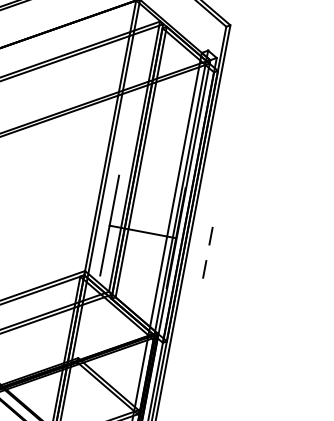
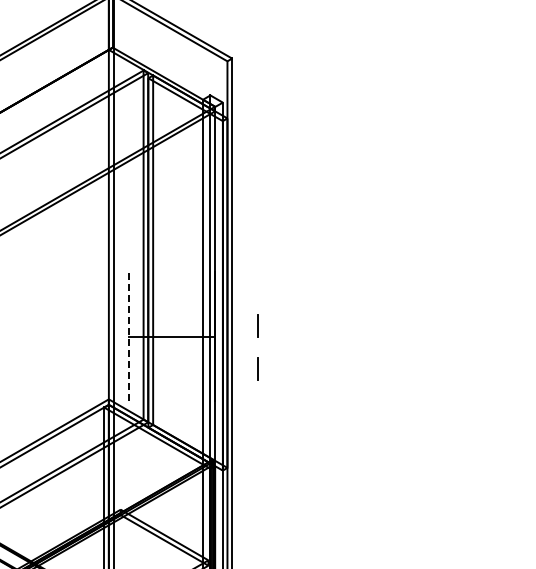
line: (109, 225) -> (128, 336), solid -> dashed

